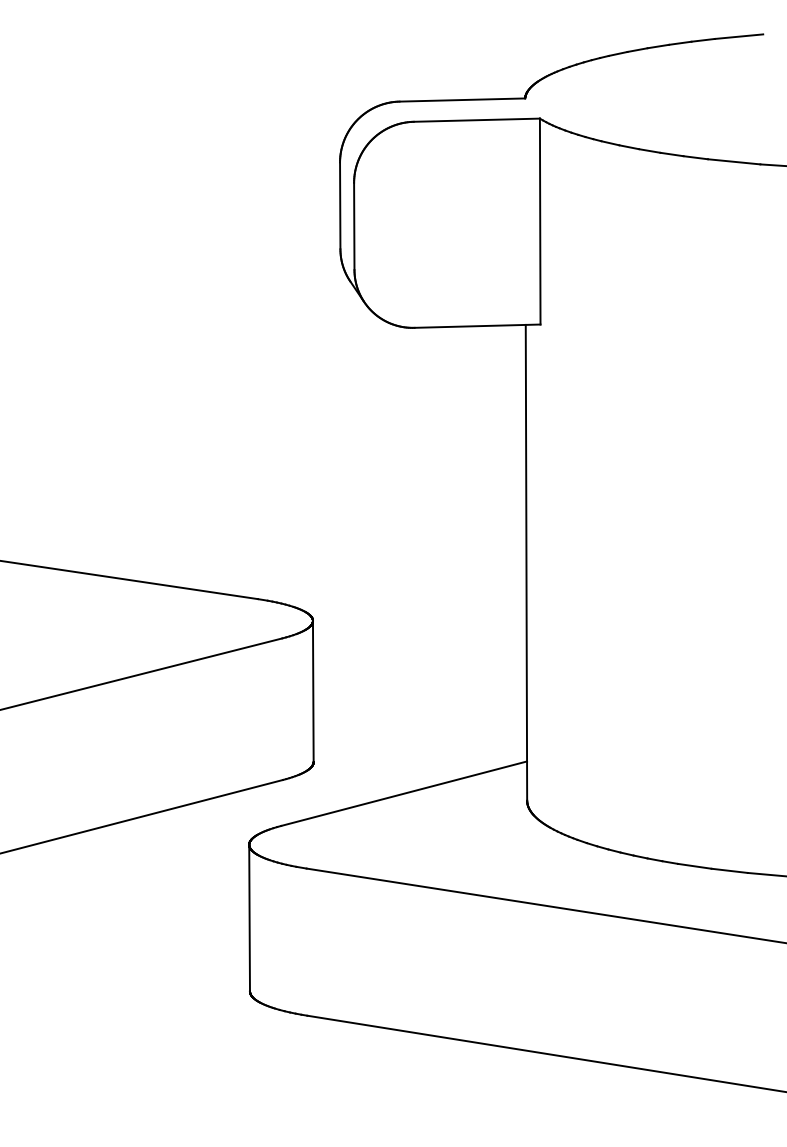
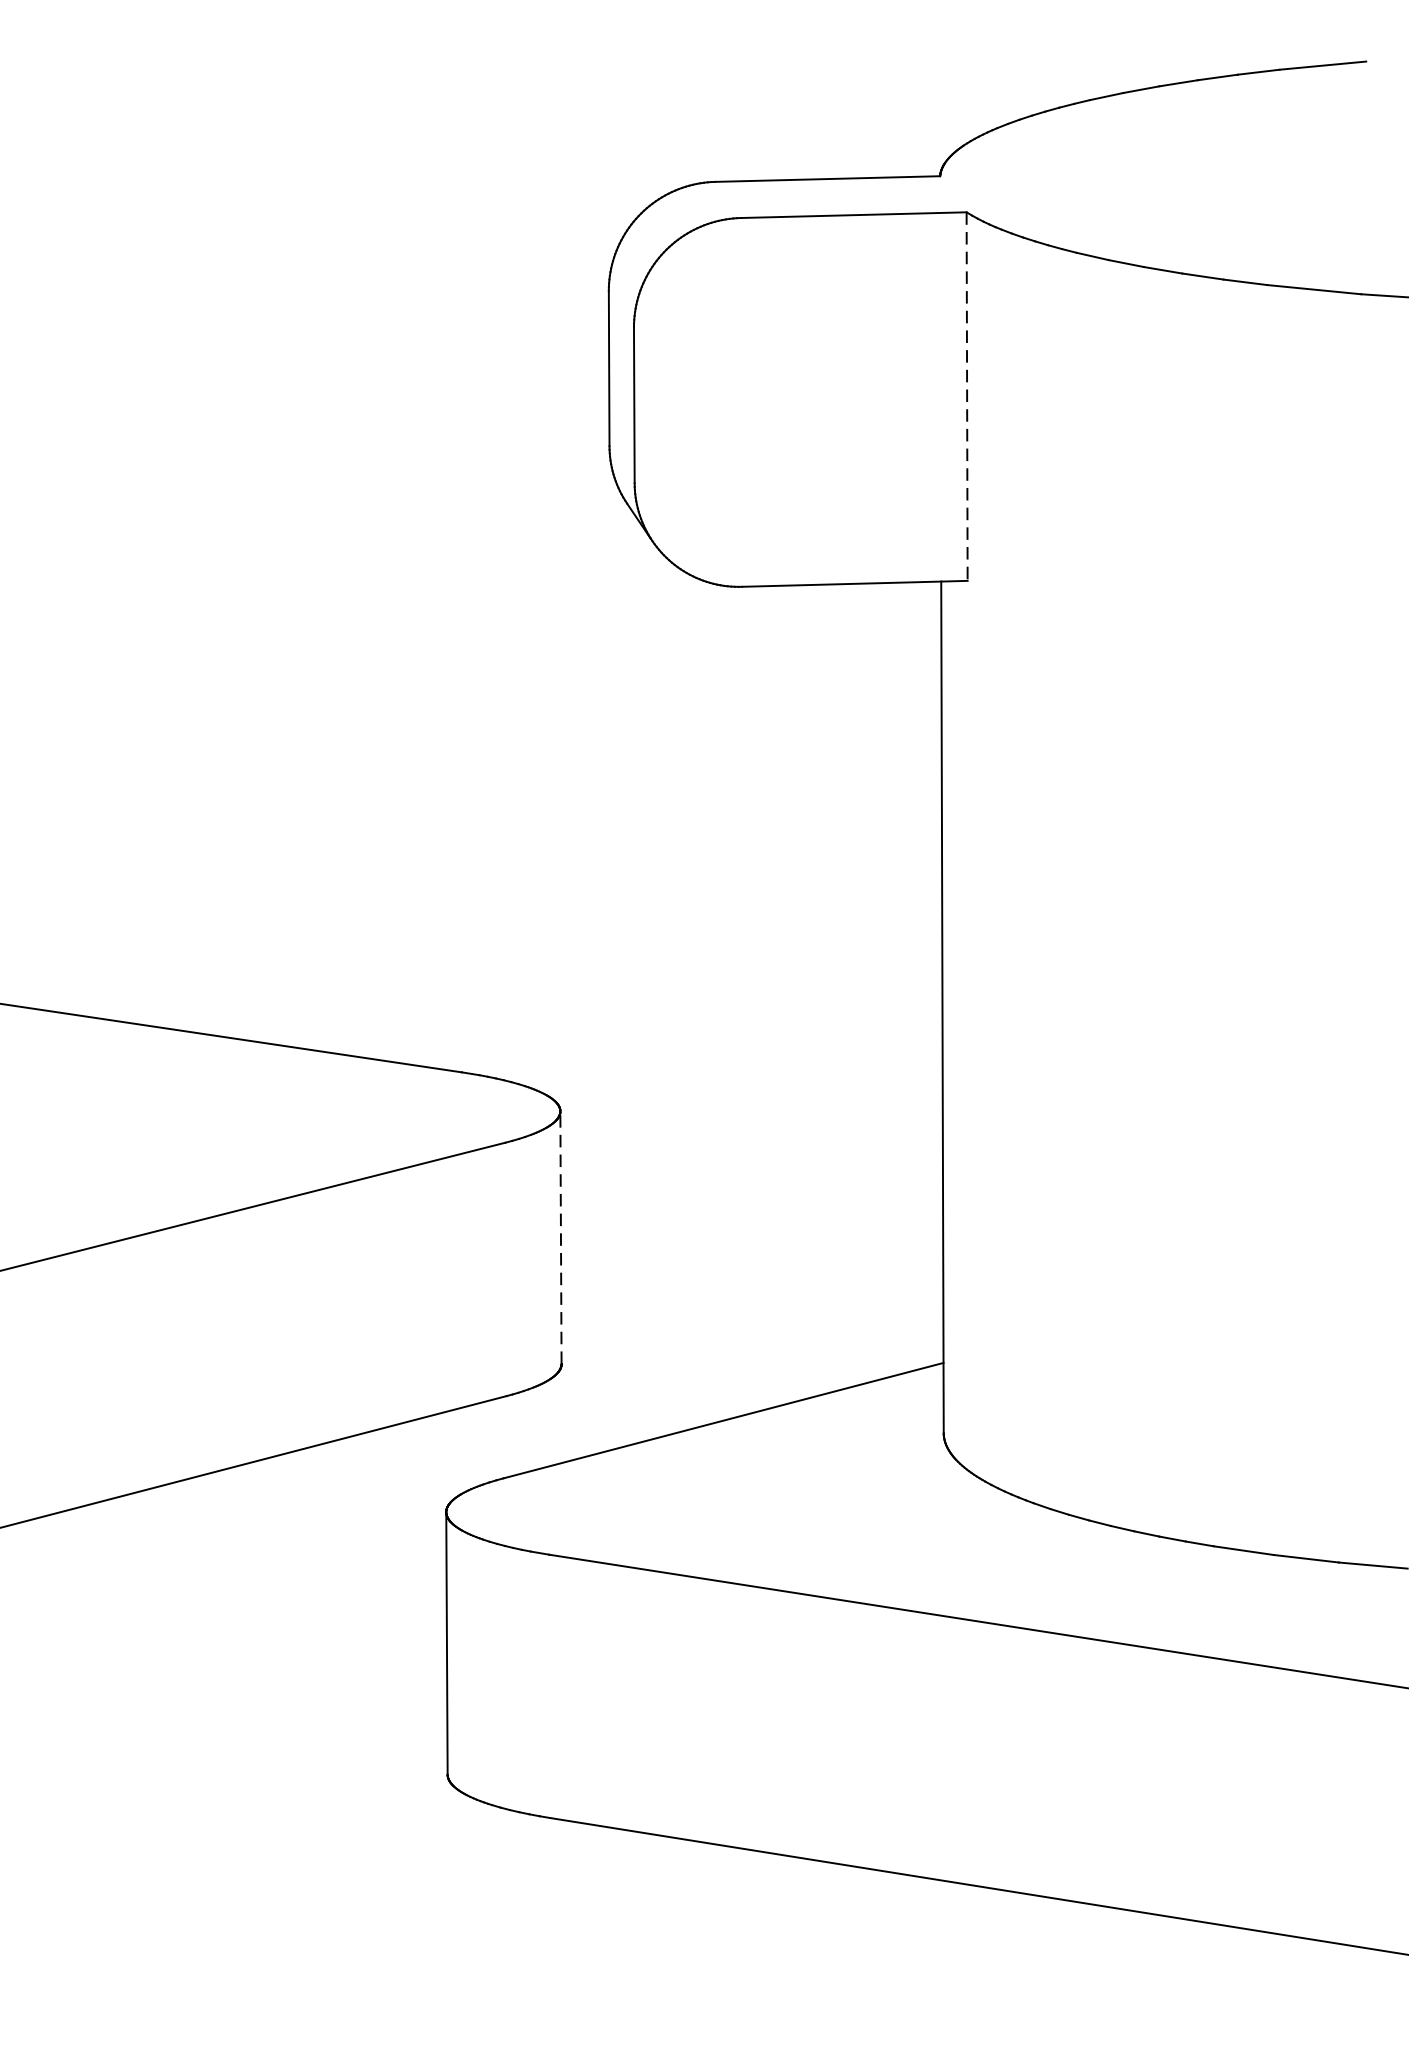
line: (540, 221) -> (967, 396), solid -> dashed
line: (313, 691) -> (561, 1237), solid -> dashed

